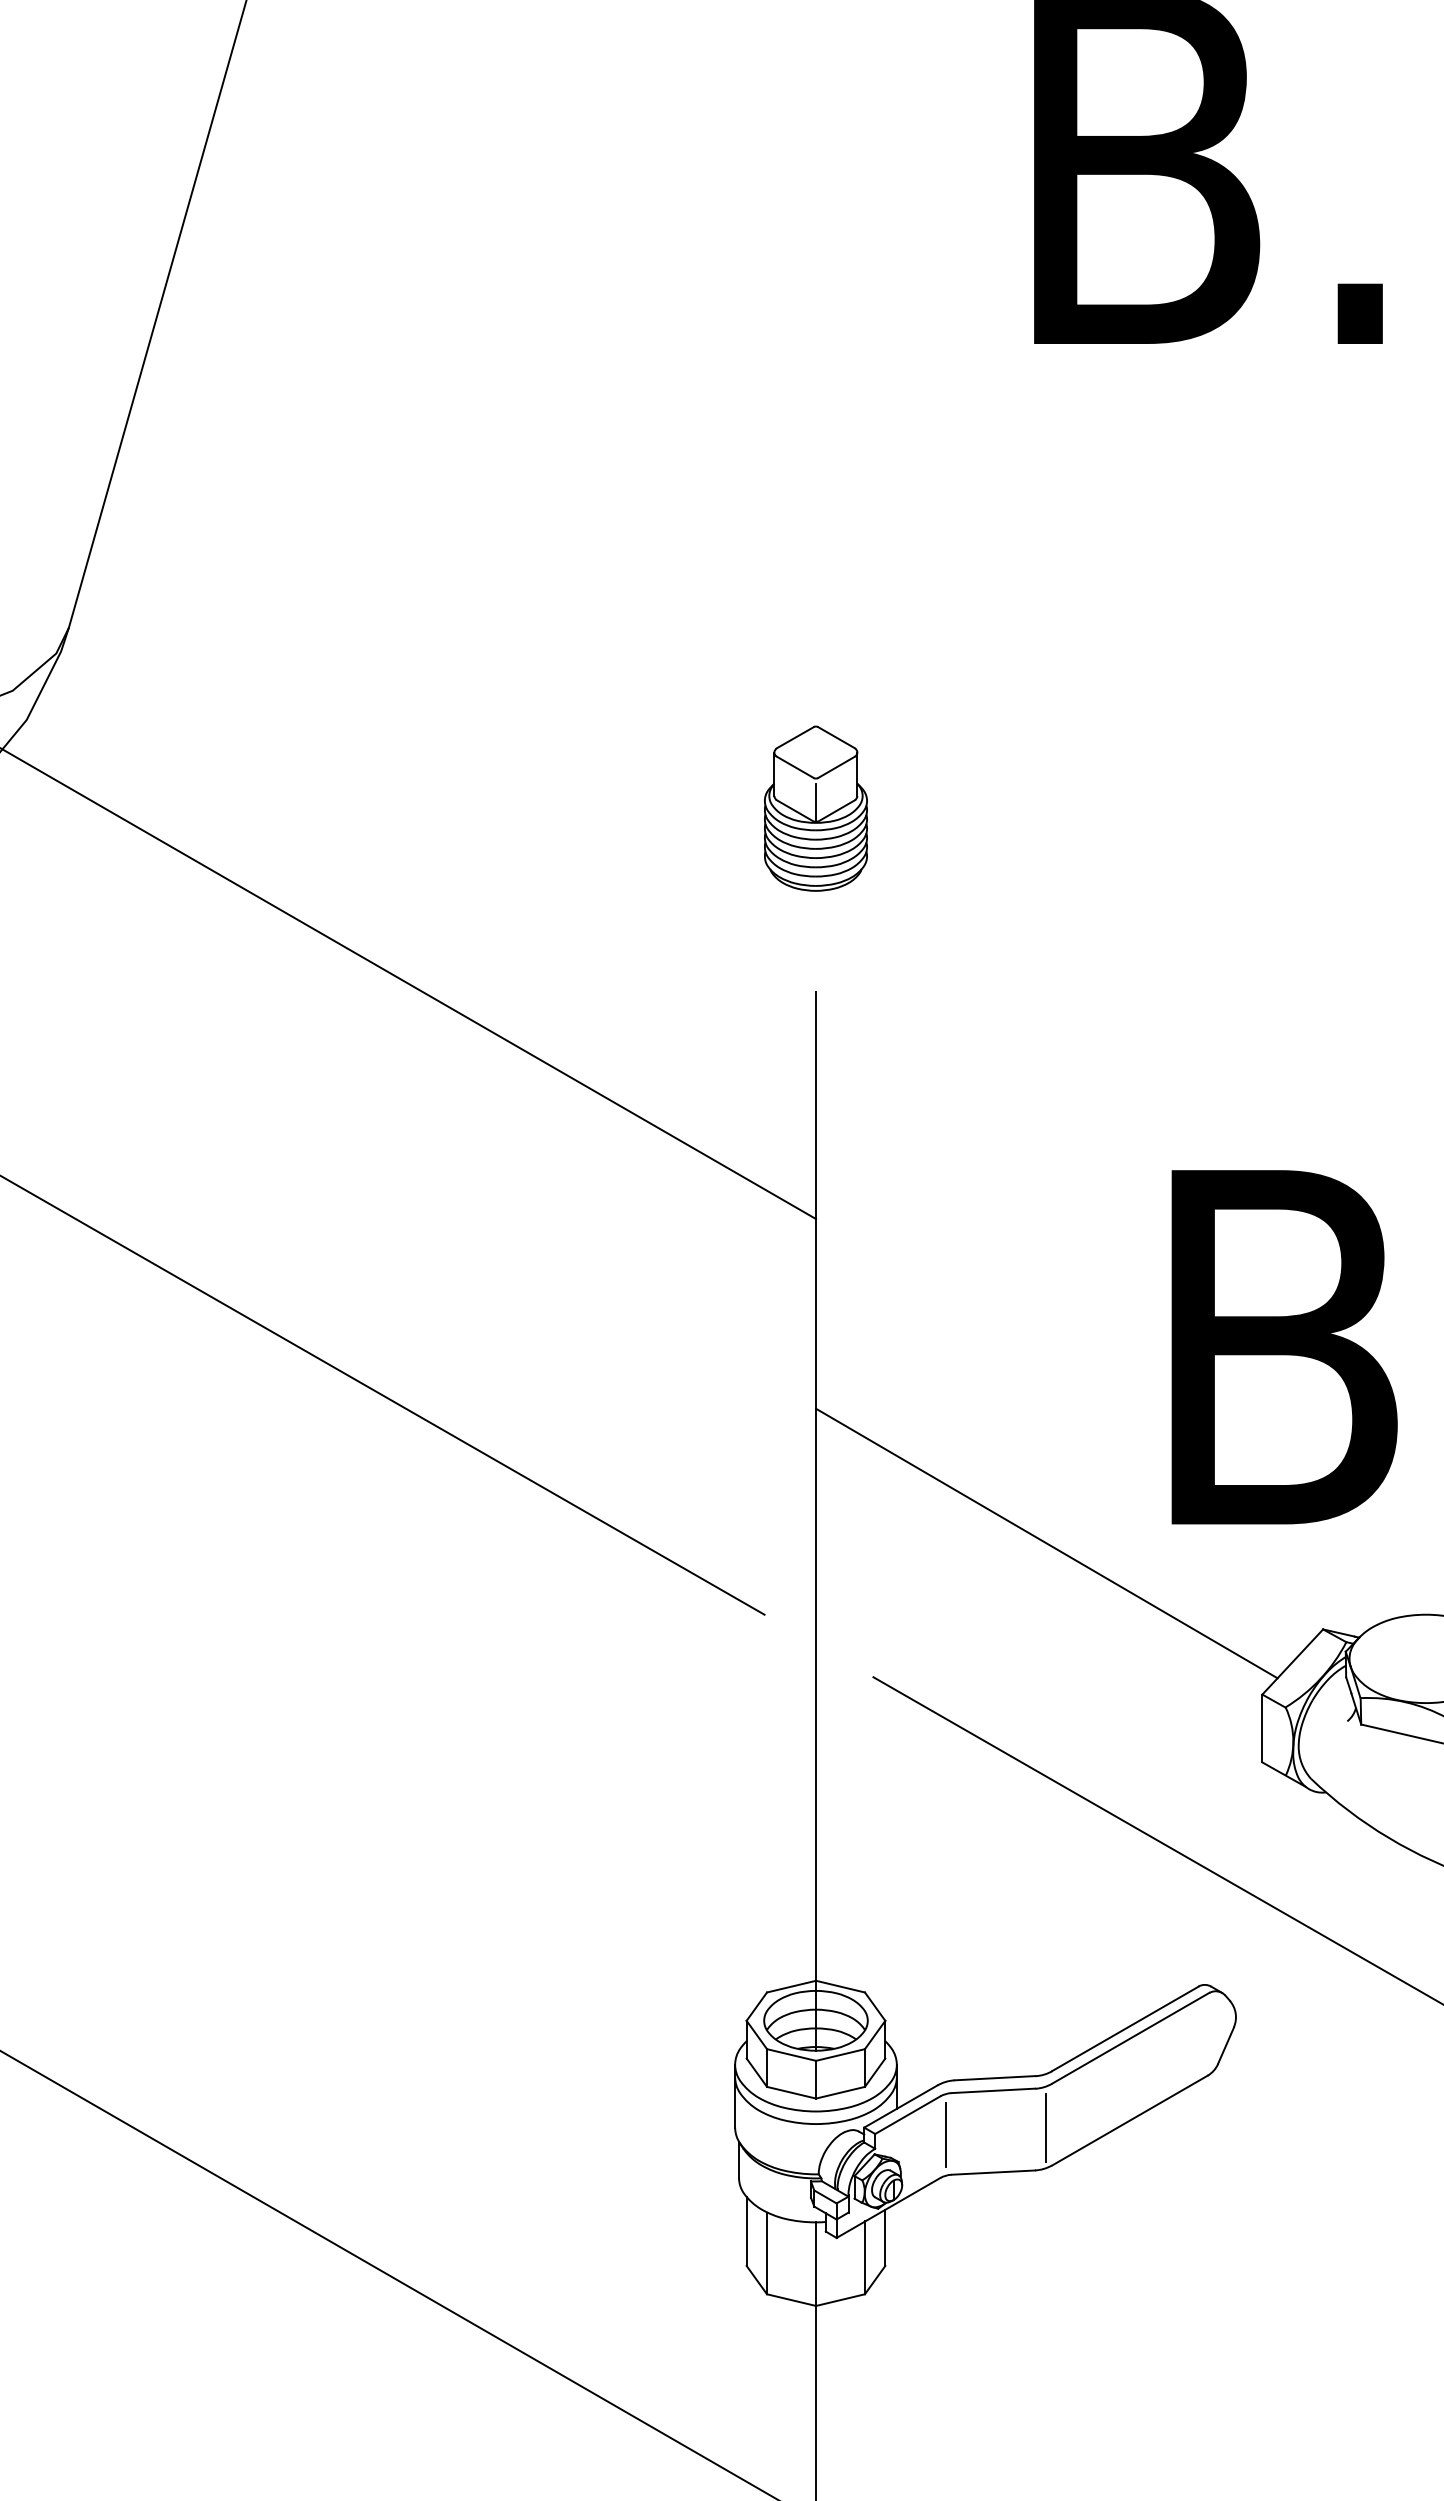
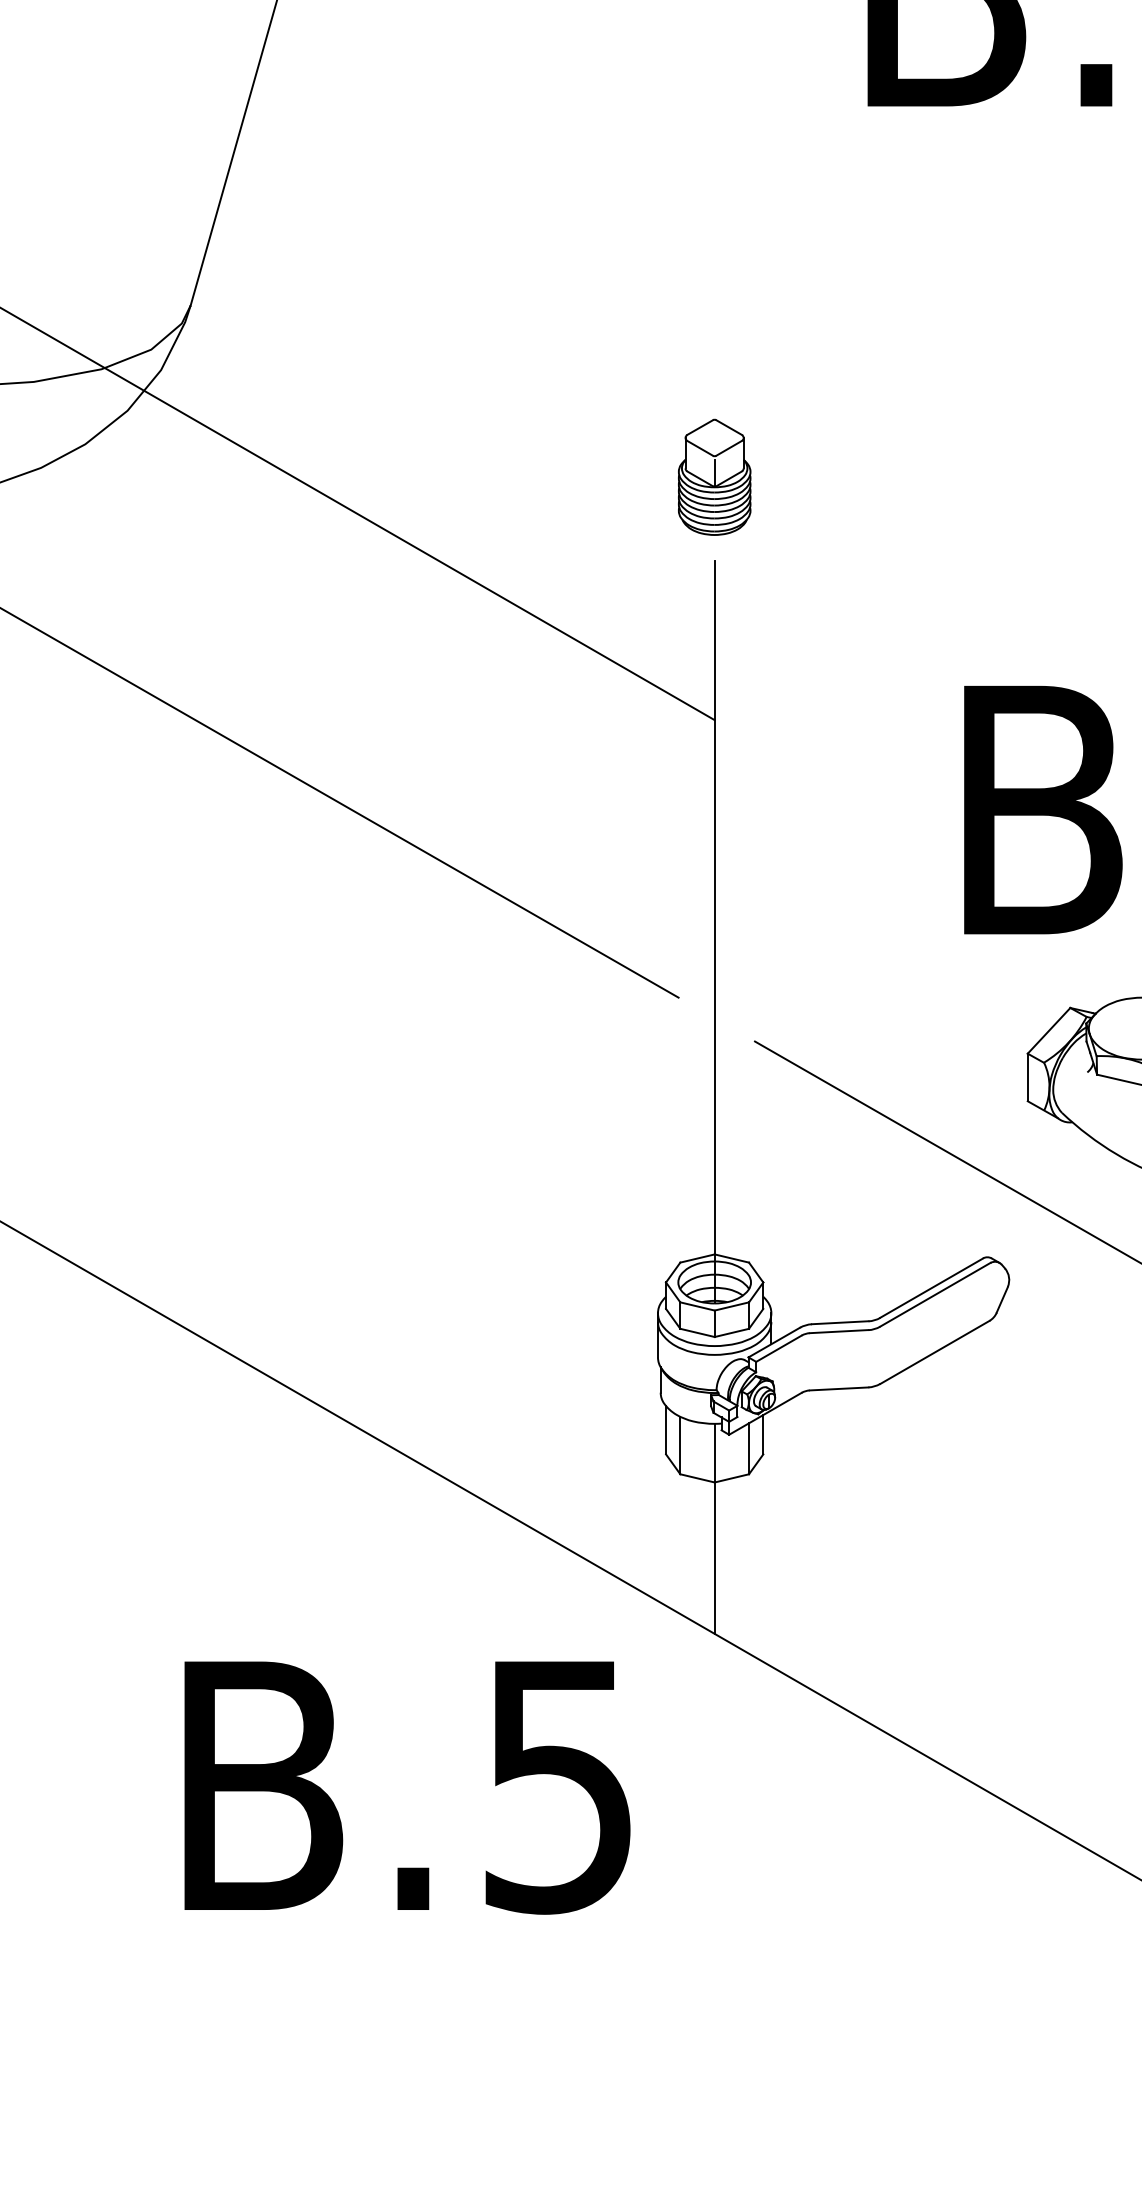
part: (815, 807) -> (714, 476), moved
line: (1046, 1543) -> (876, 947), removed
line: (1045, 2127) -> (875, 1357), removed
line: (945, 2134) -> (805, 1362), removed

